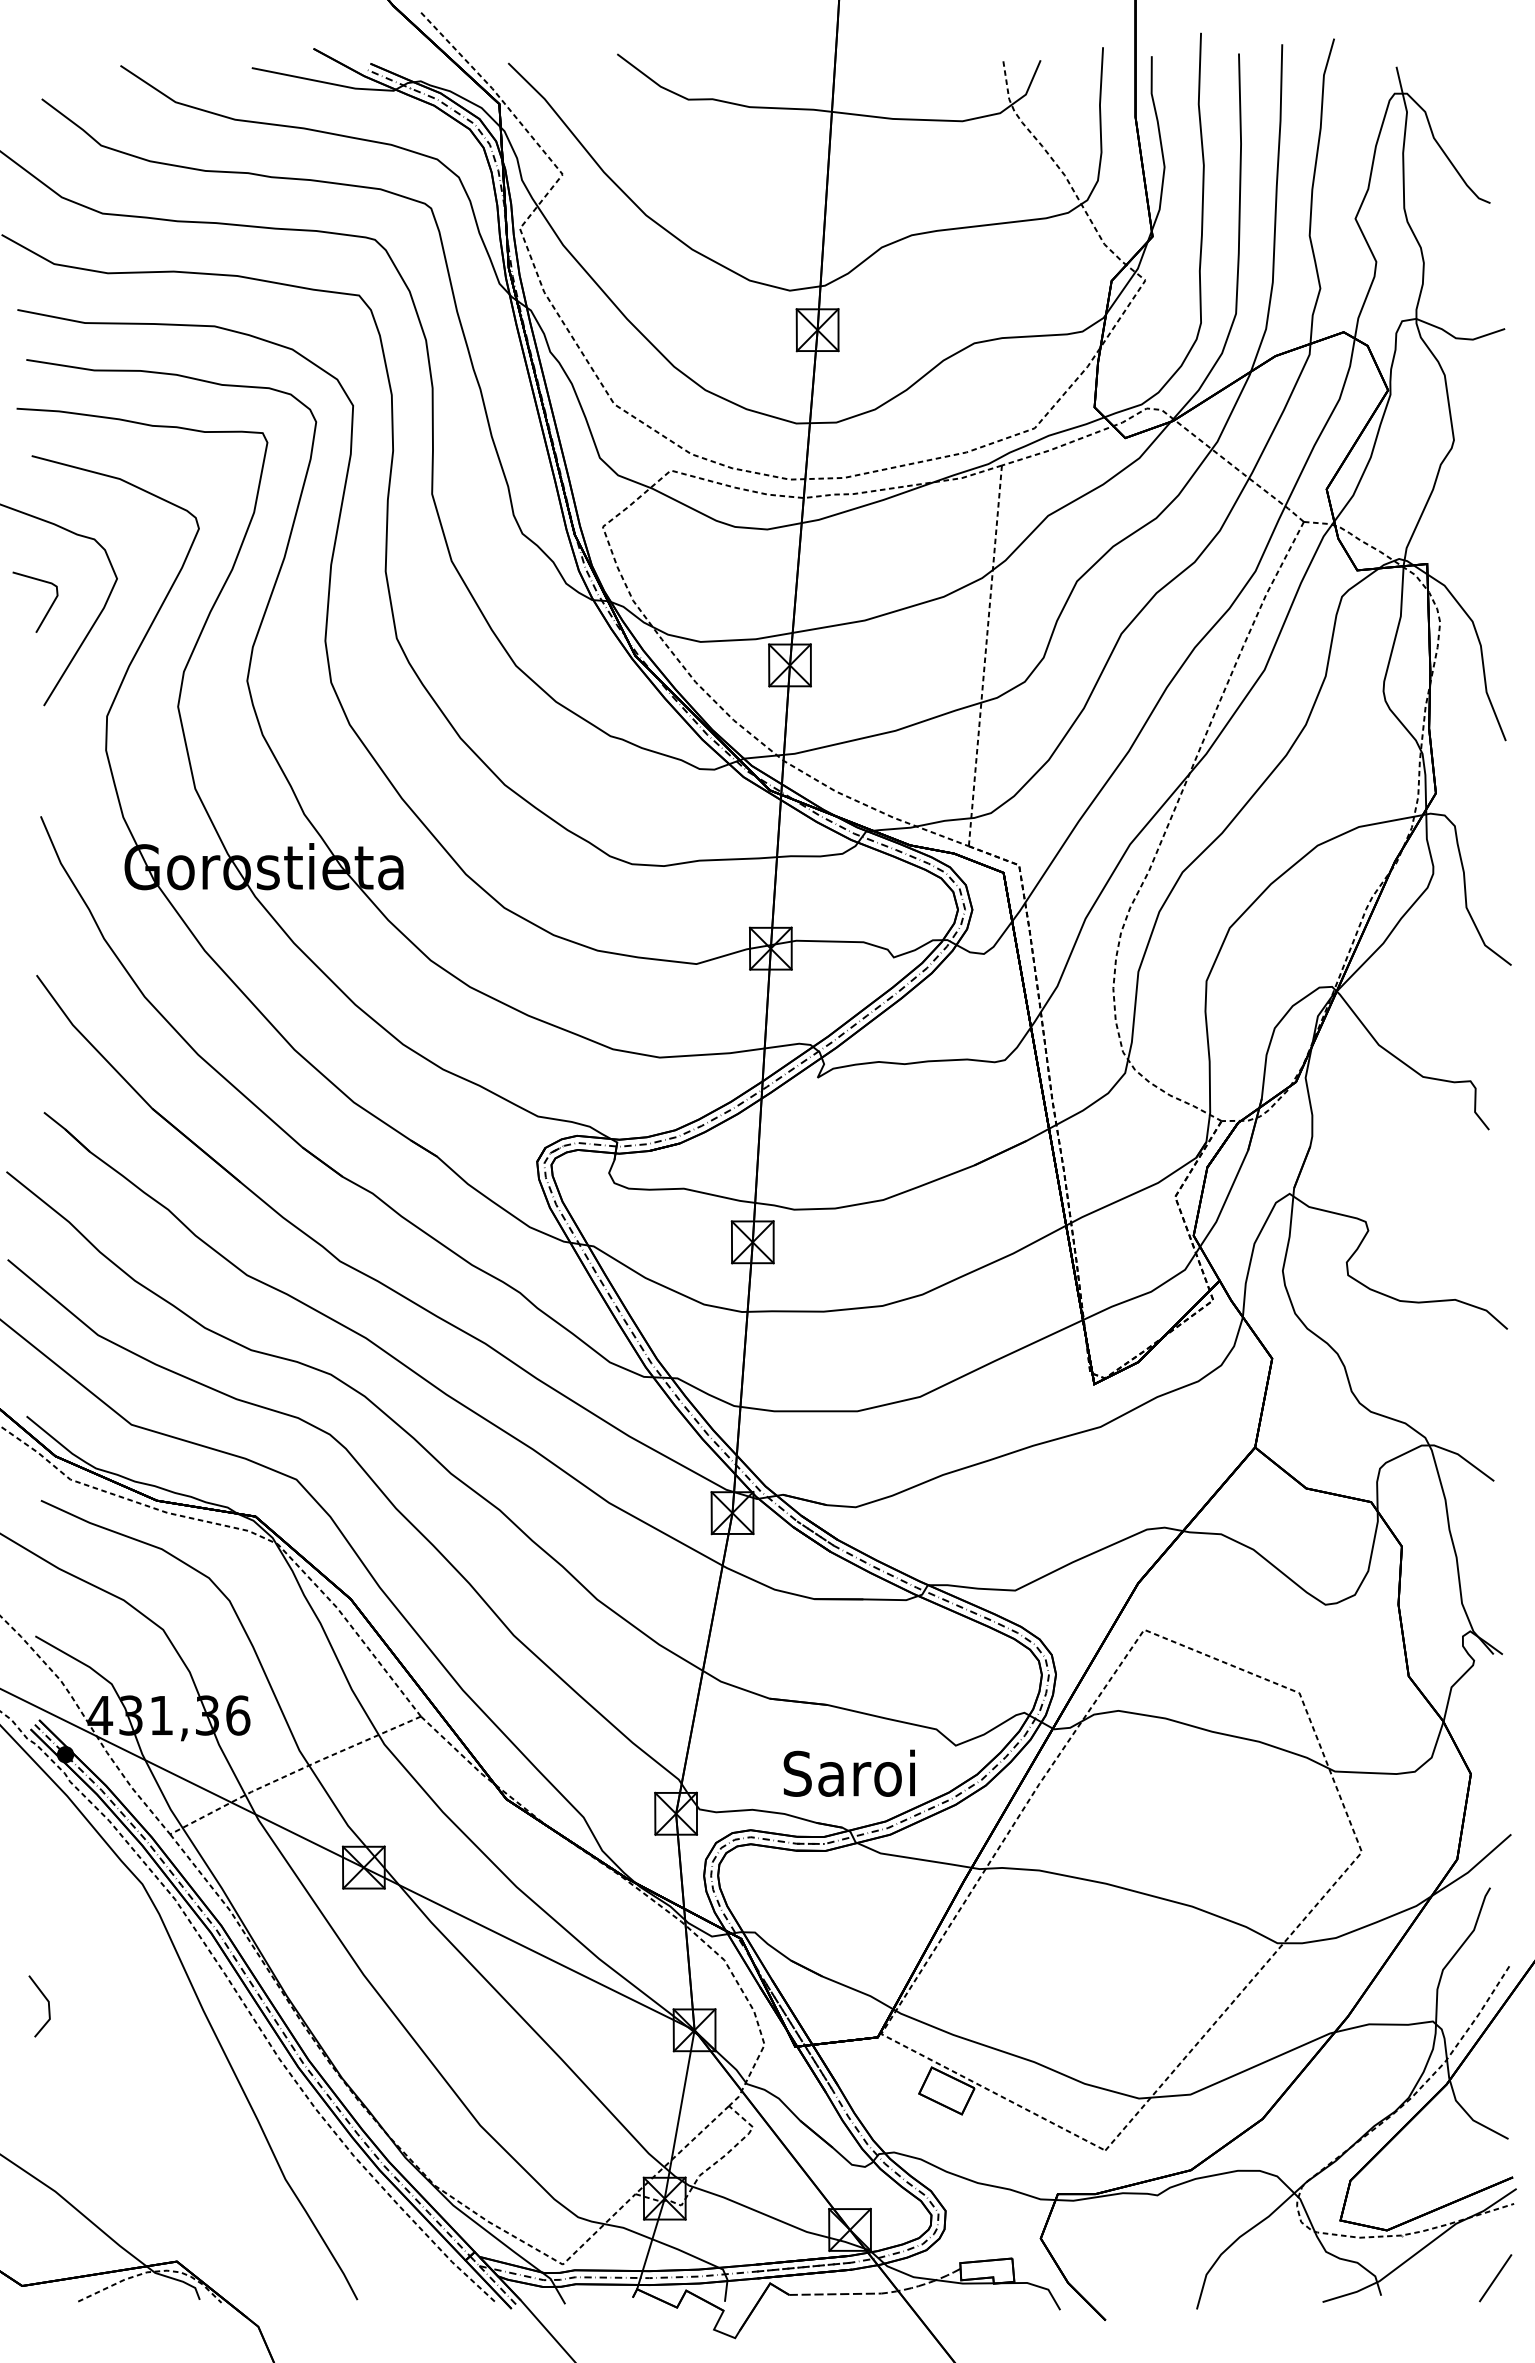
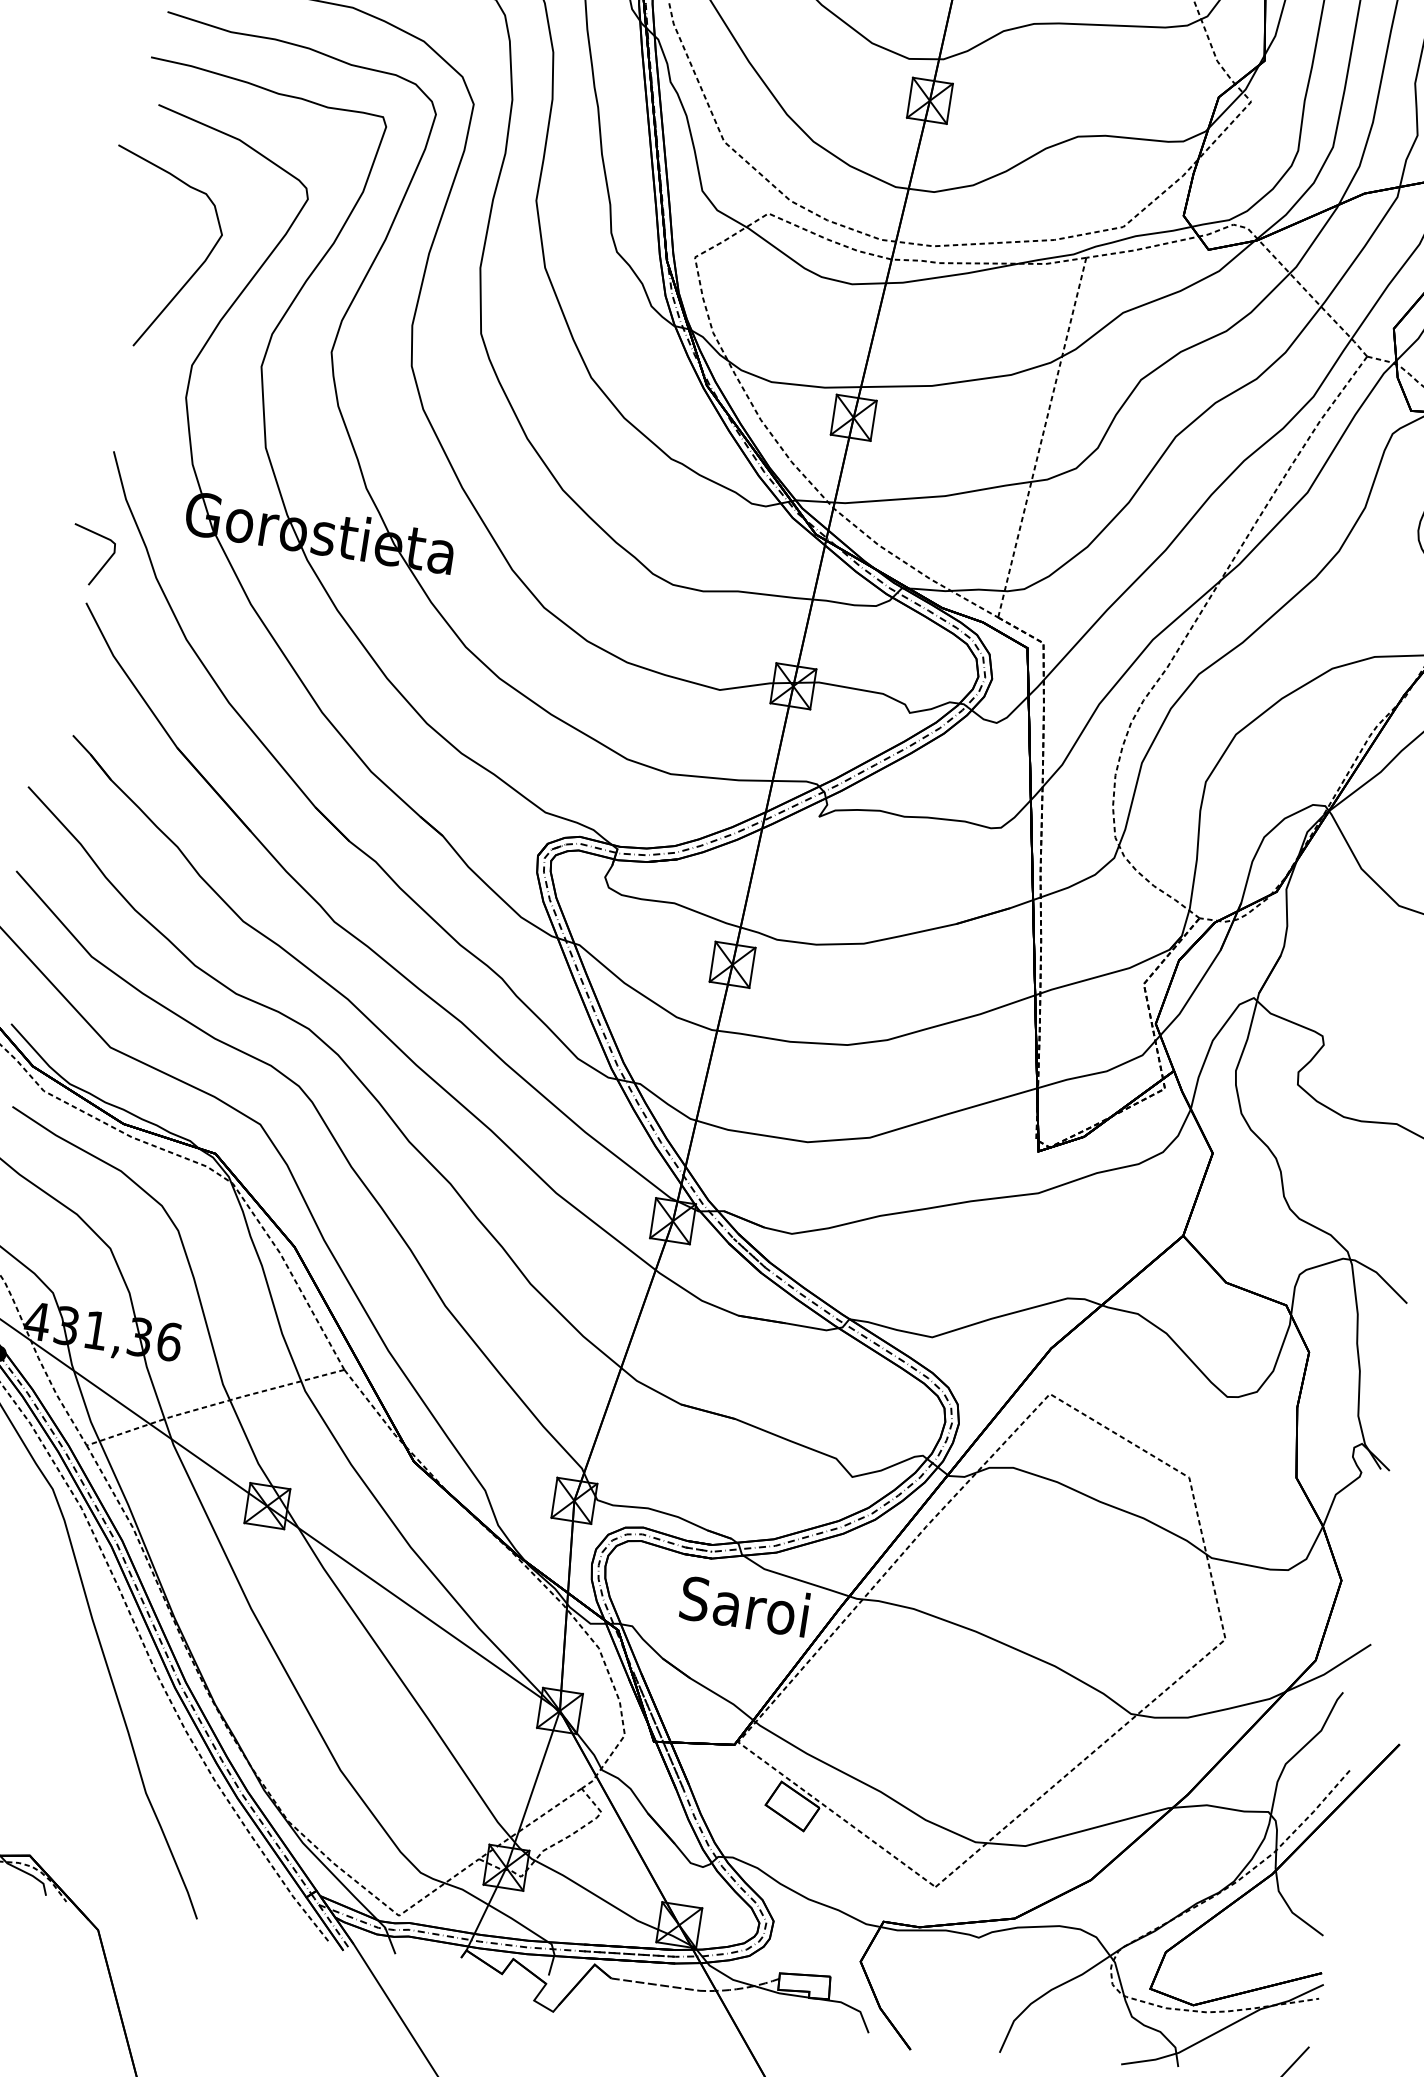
line: (47, 610) -> (102, 565), moved
text: (848, 1772) -> (743, 1605), moved

